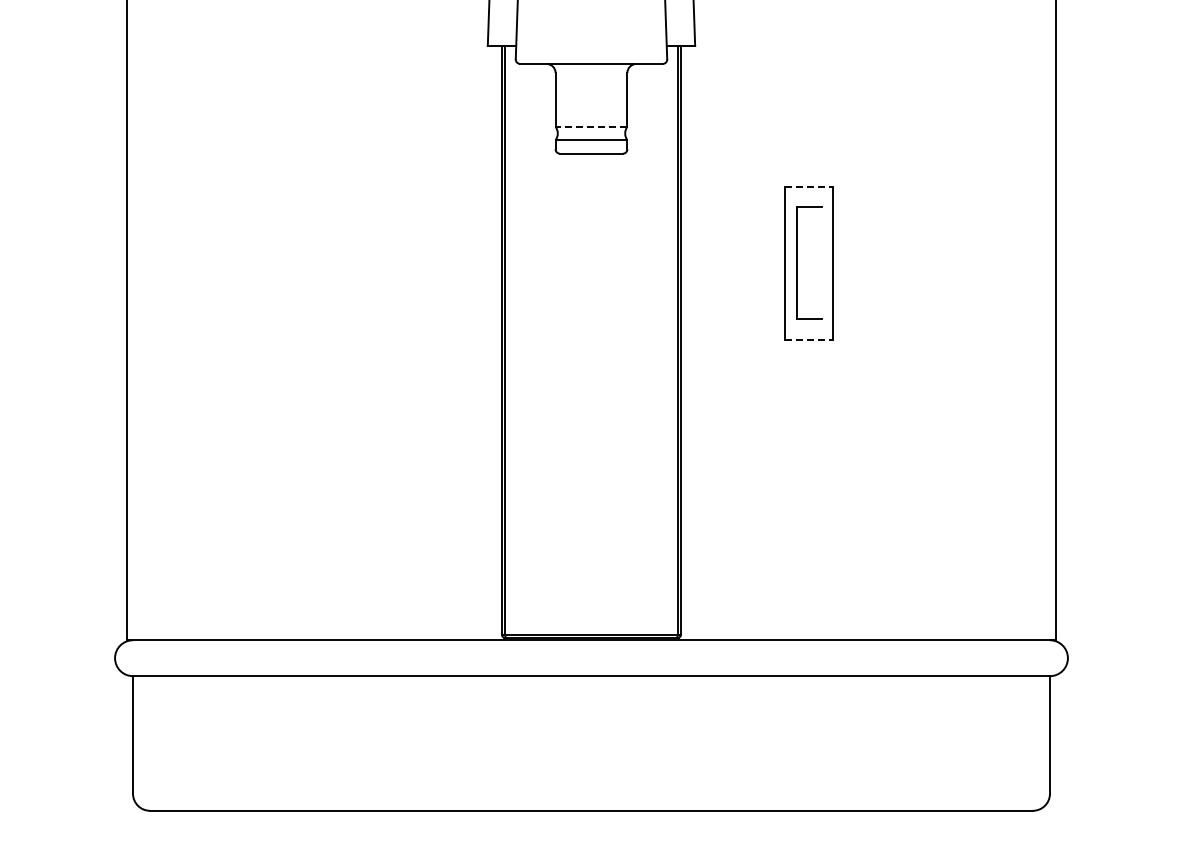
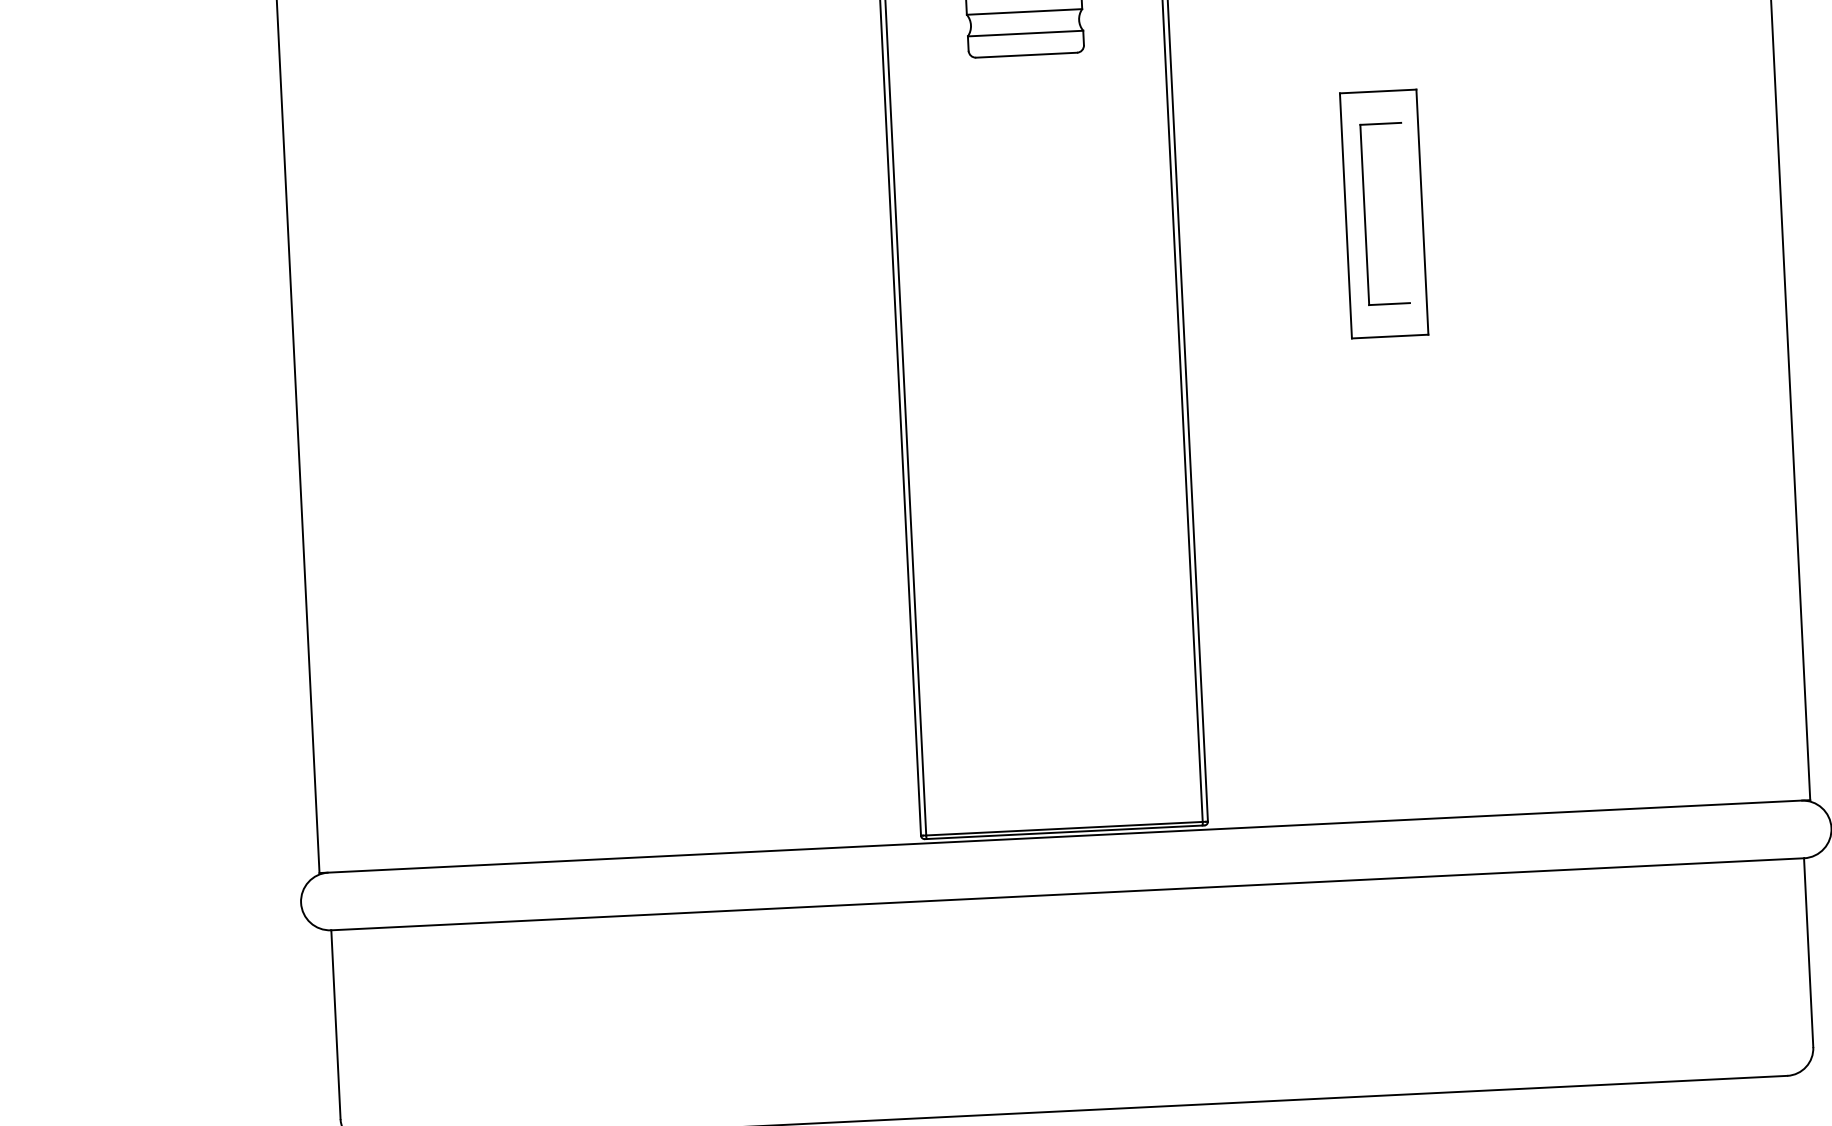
line: (591, 126) -> (1024, 11), dashed -> solid
line: (808, 186) -> (1377, 90), dashed -> solid
line: (808, 339) -> (1389, 336), dashed -> solid

